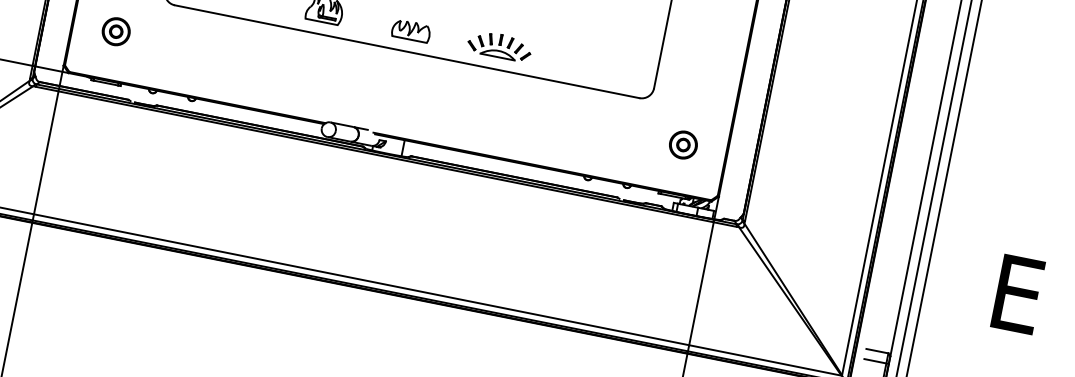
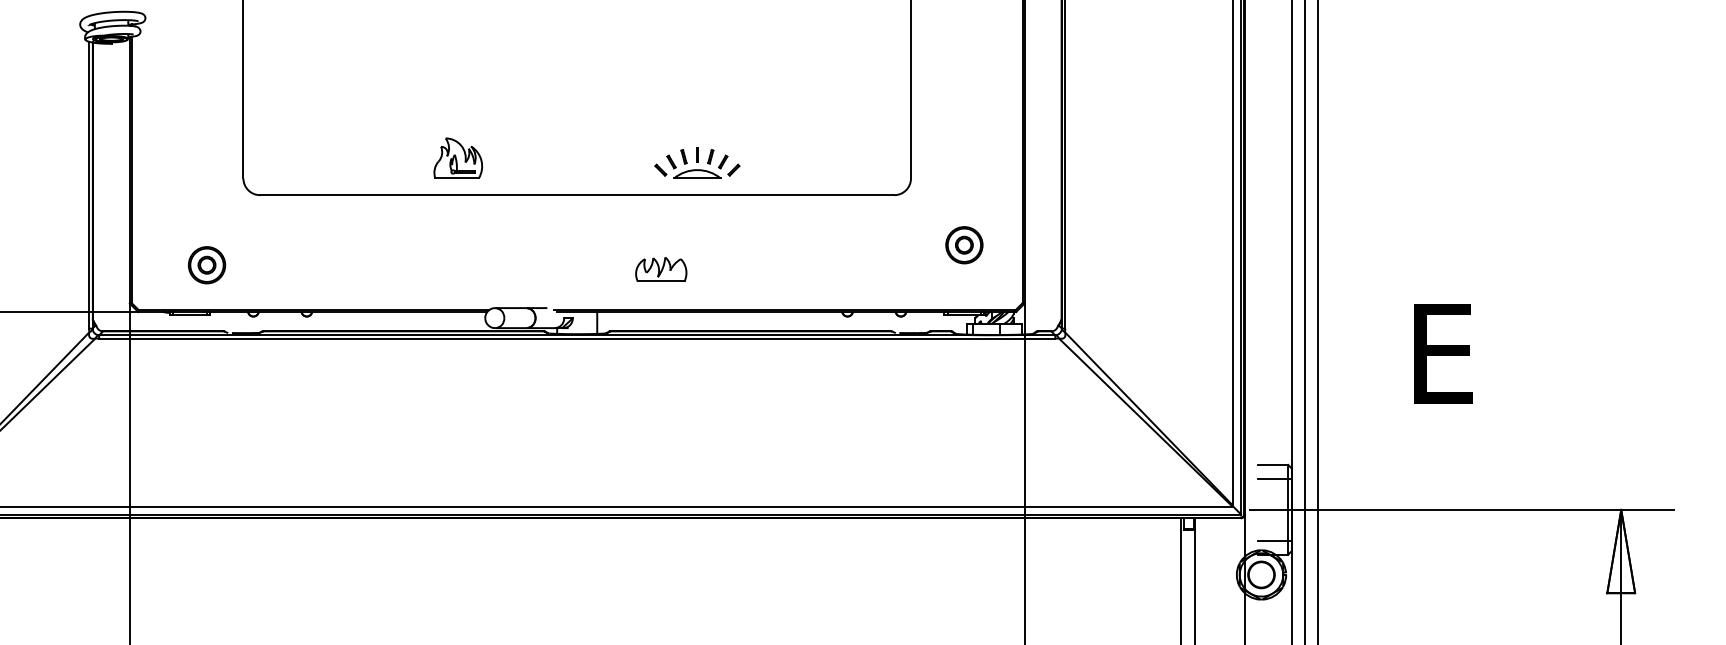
part: (411, 30) -> (661, 269), moved
part: (116, 31) -> (207, 265), moved

